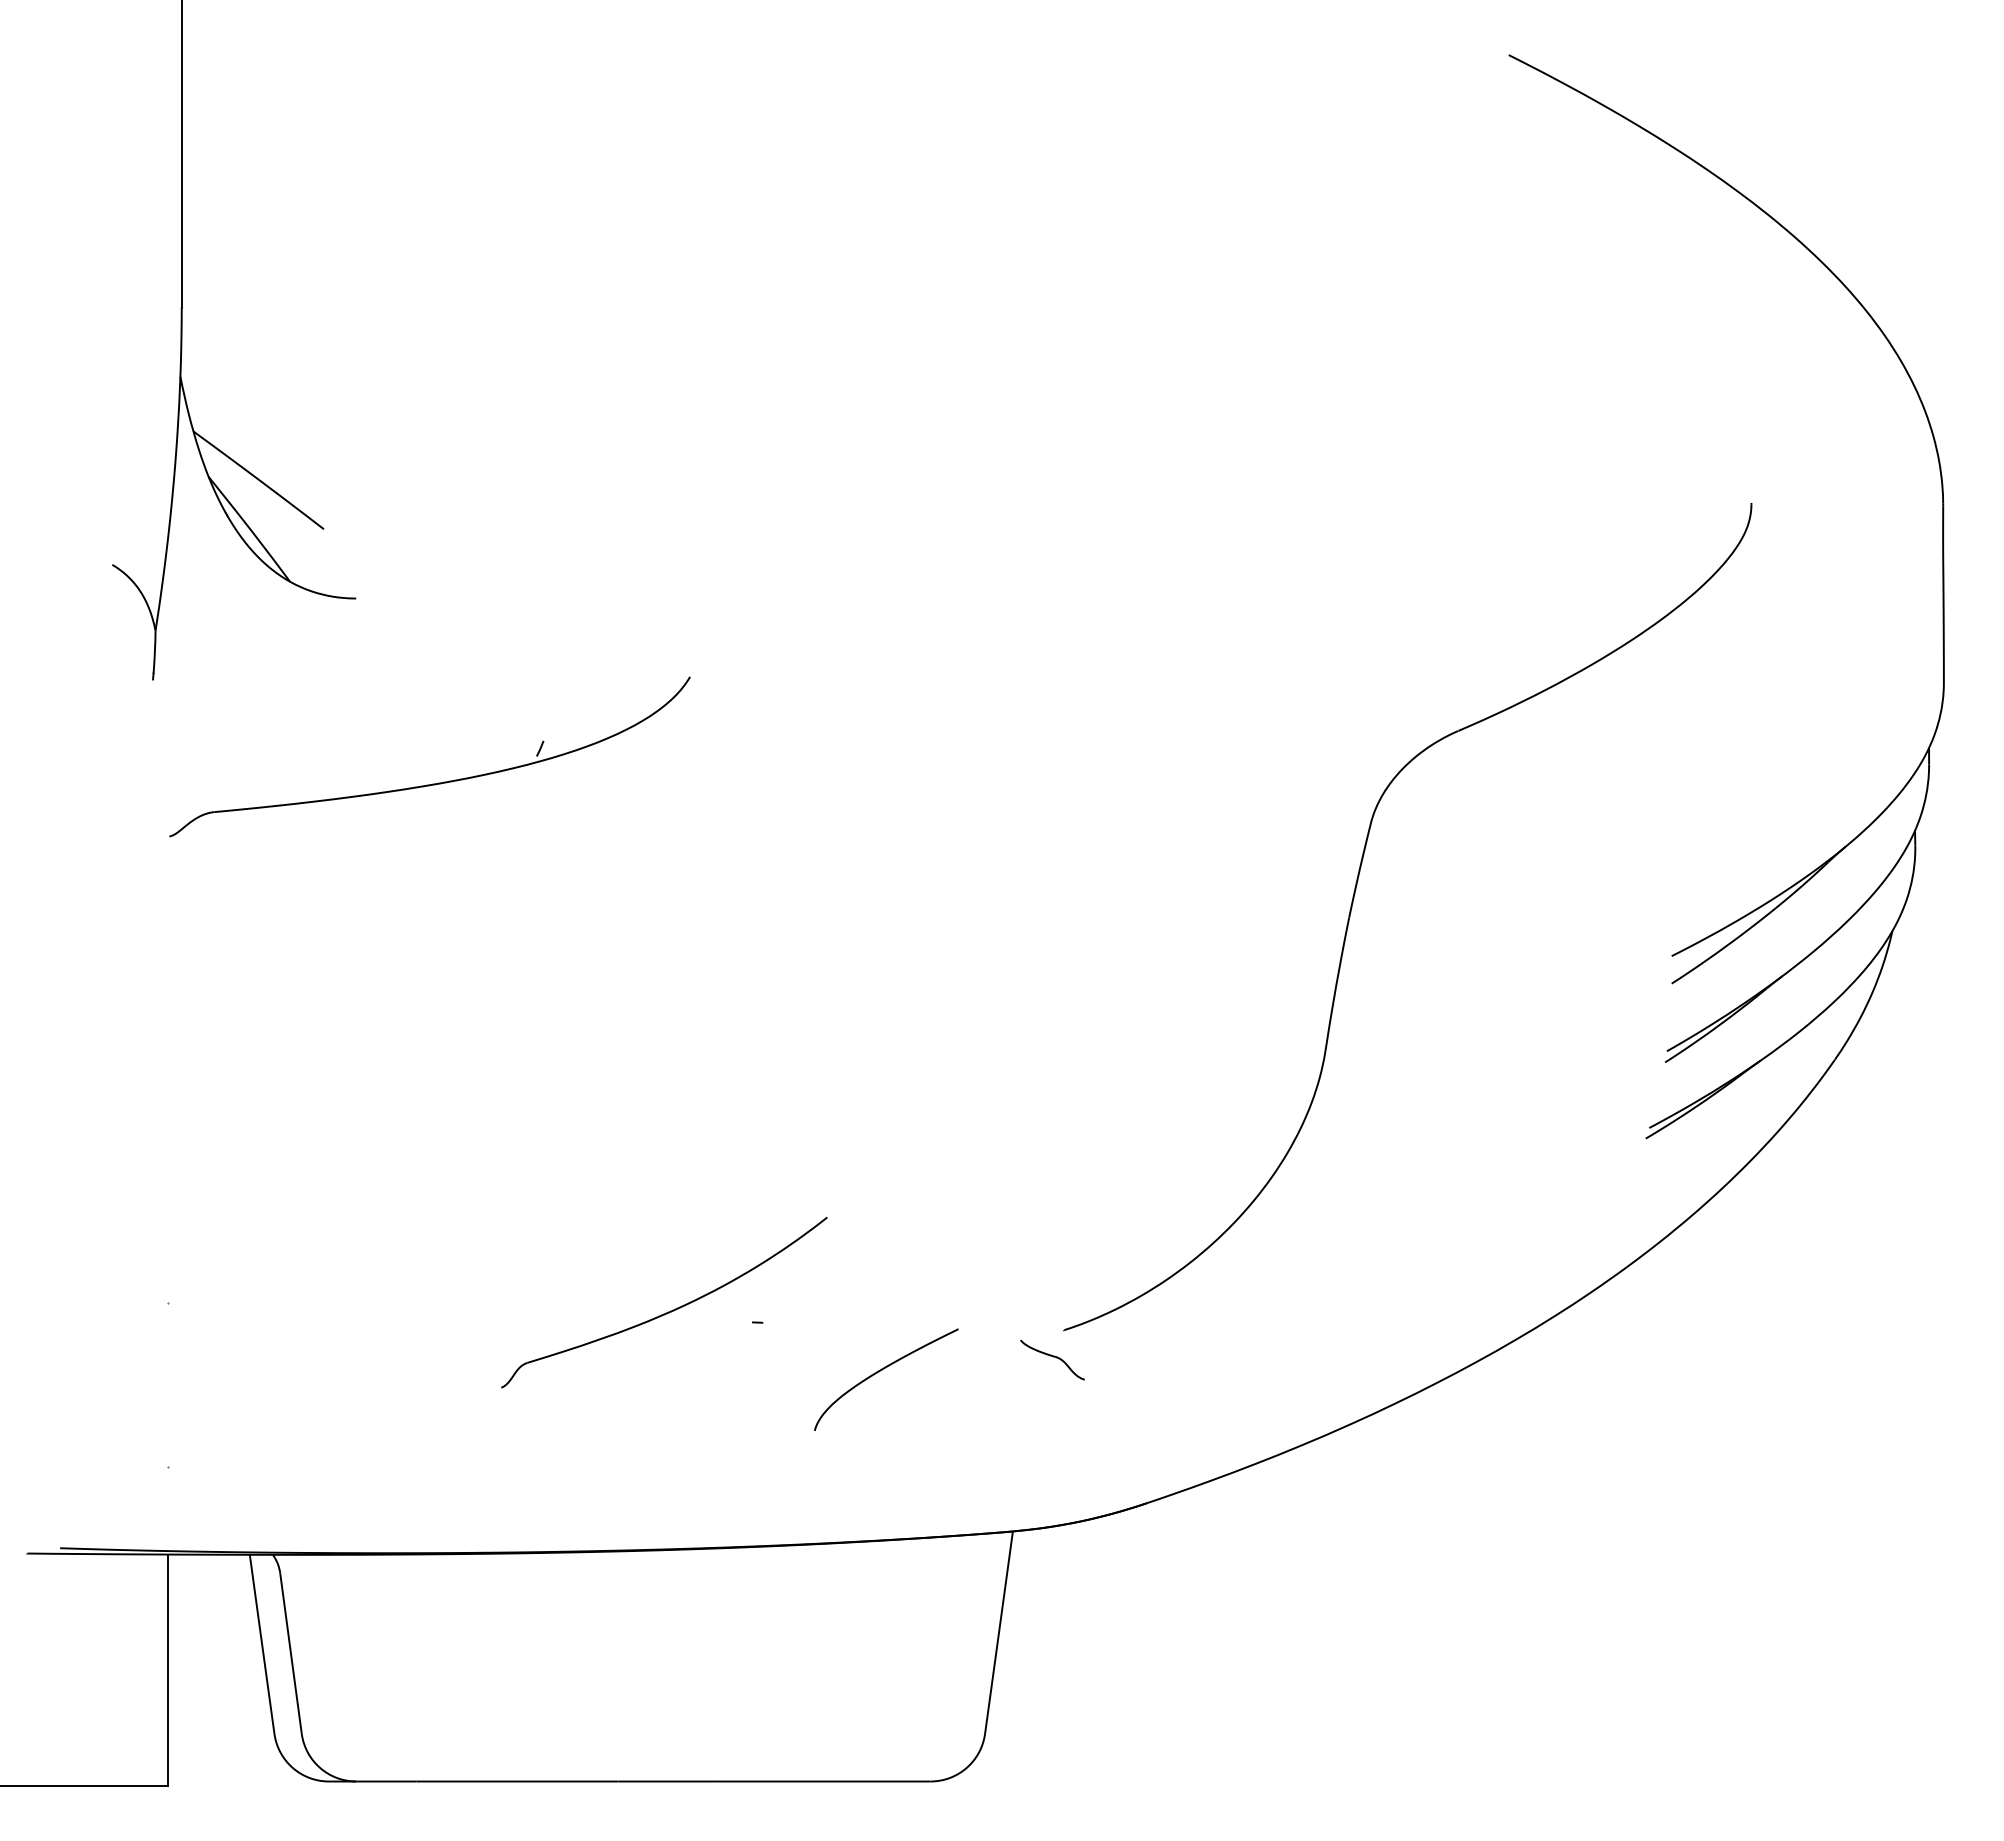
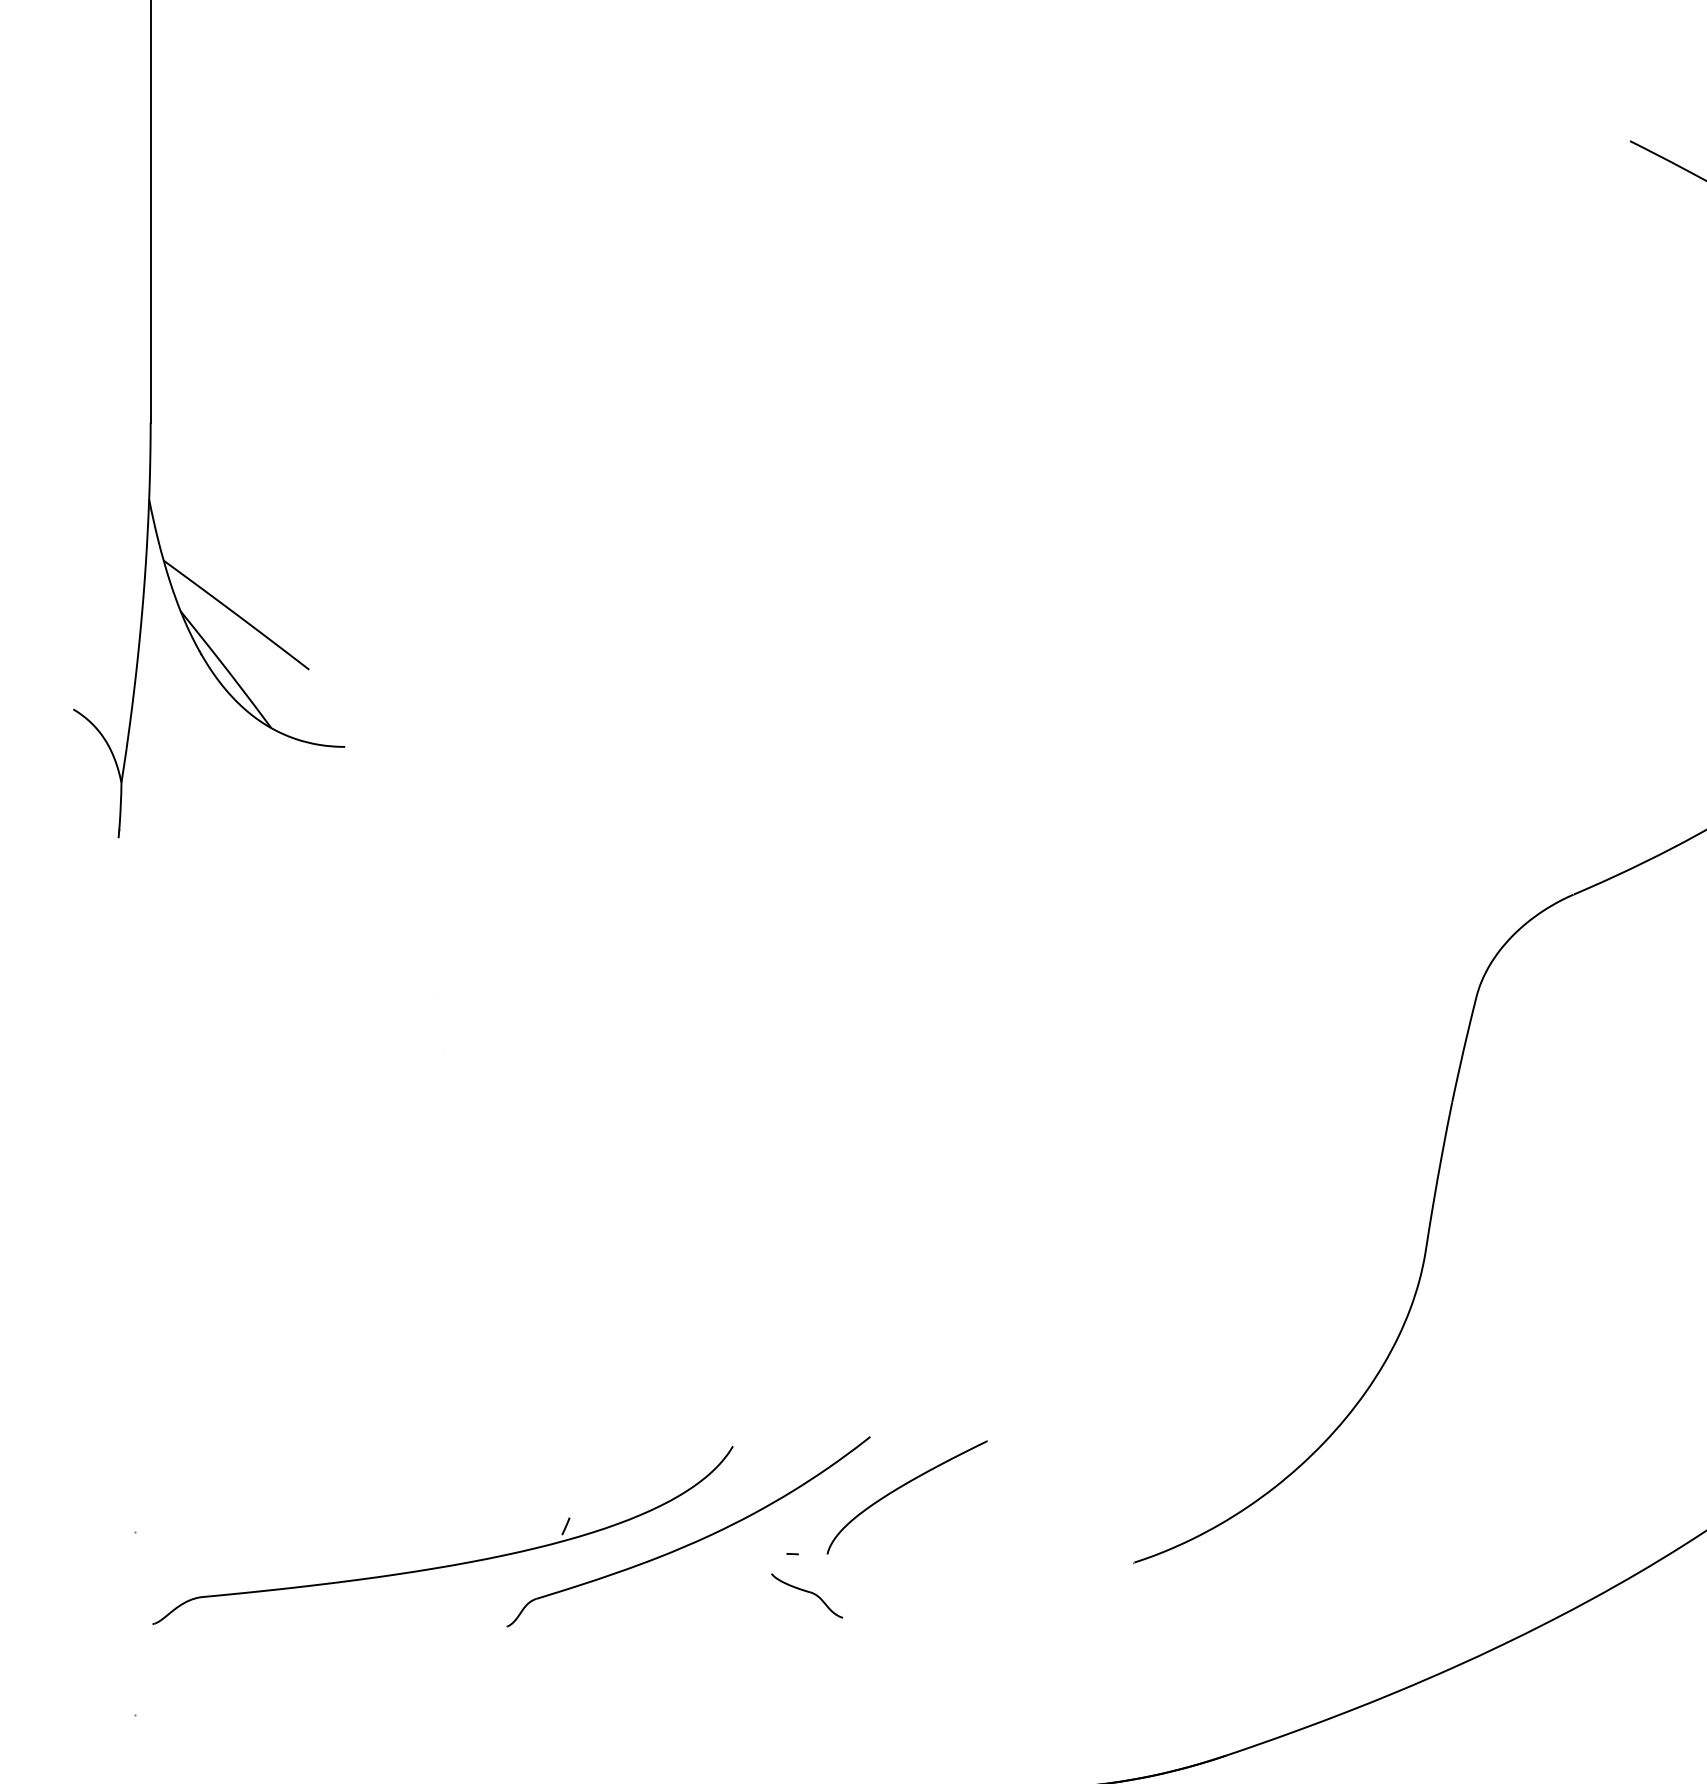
part: (432, 783) -> (445, 1565), moved
part: (1052, 1360) -> (807, 1596), moved
part: (882, 1370) -> (902, 1487), moved

